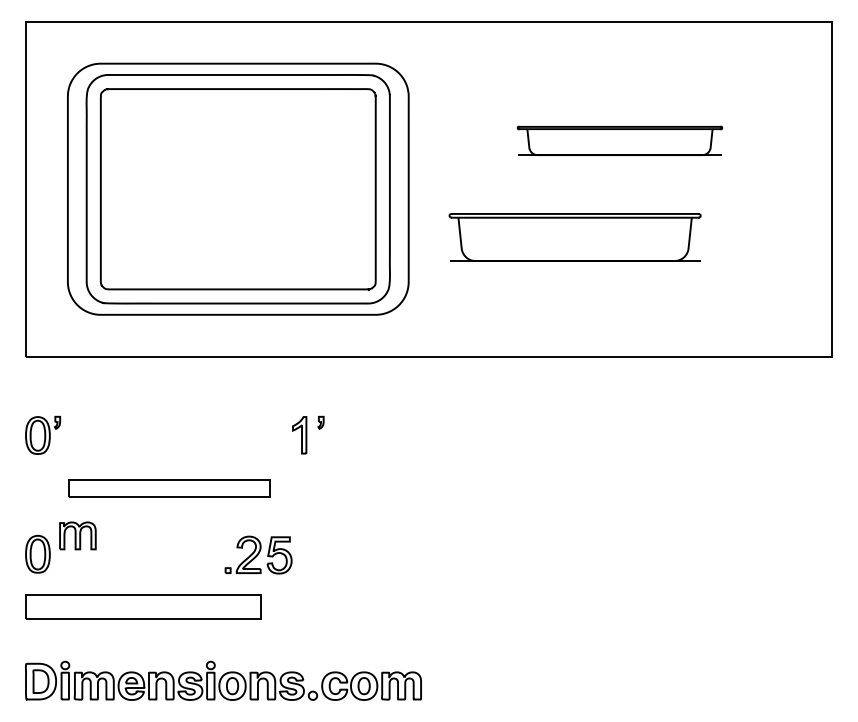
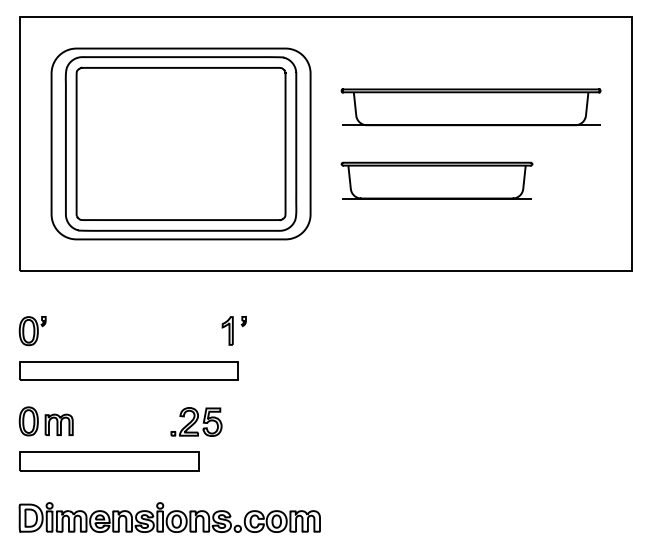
part: (619, 140) -> (470, 106), size x1.67
part: (169, 487) -> (128, 370), size x1.43
part: (77, 535) -> (58, 424), moved

